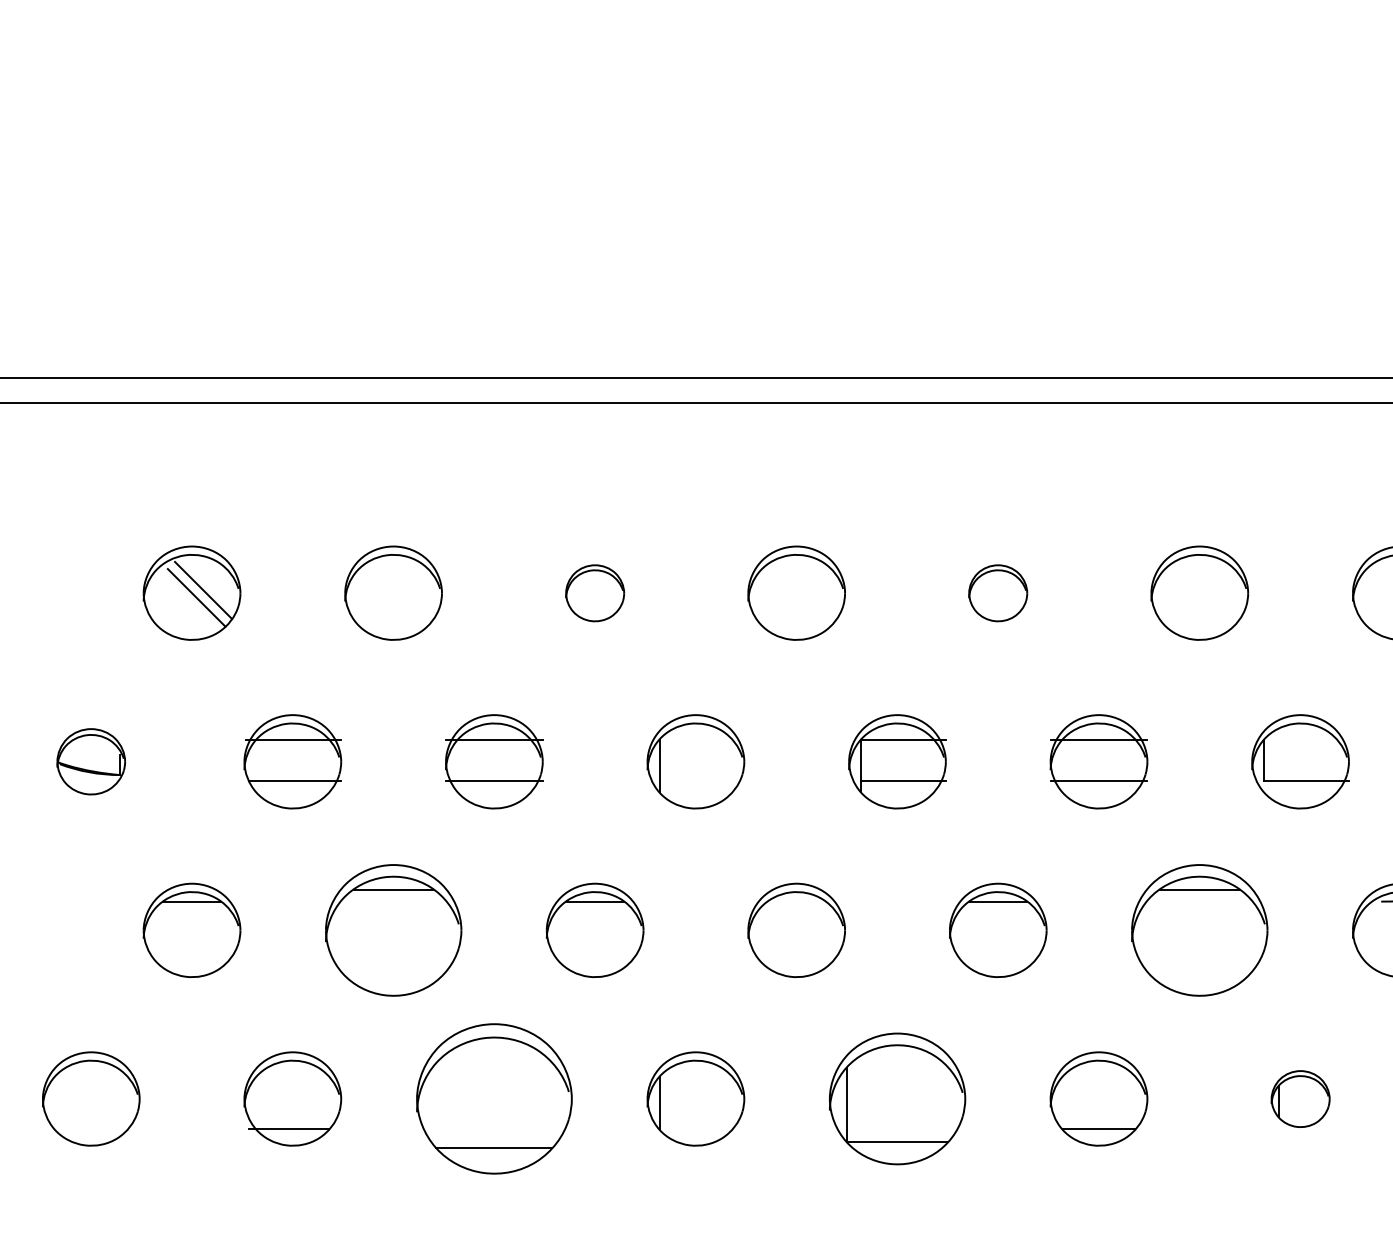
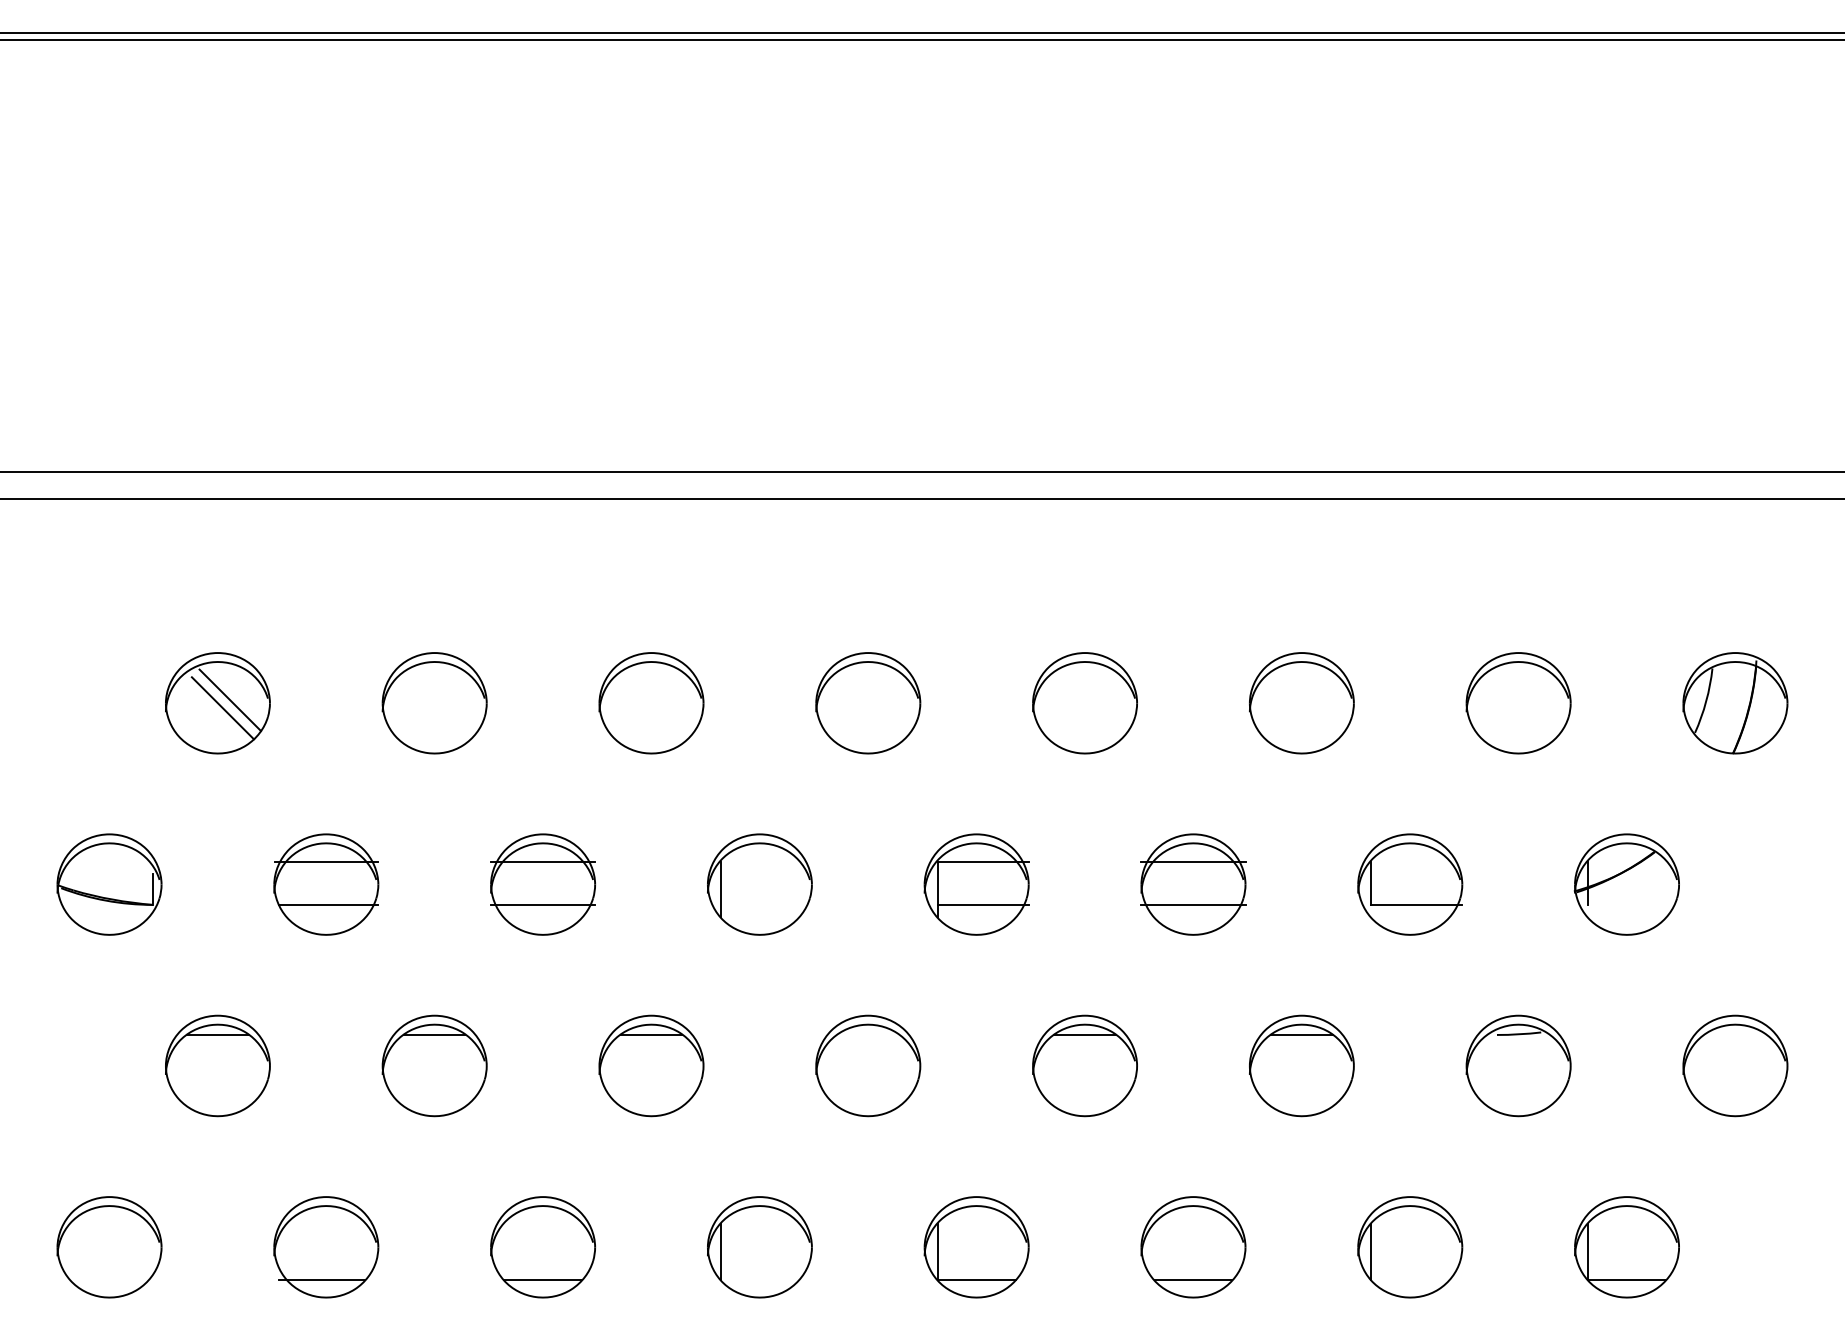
part: (595, 593) -> (651, 703), size x1.67
part: (997, 593) -> (1084, 703), size x1.67
part: (91, 761) -> (109, 884), size x1.43
part: (393, 930) -> (434, 1065), size x0.71
part: (1199, 930) -> (1301, 1065), size x0.71
part: (493, 1099) -> (542, 1247), size x0.62
part: (897, 1099) -> (976, 1247), size x0.71
part: (1300, 1099) -> (1410, 1247), size x1.67

